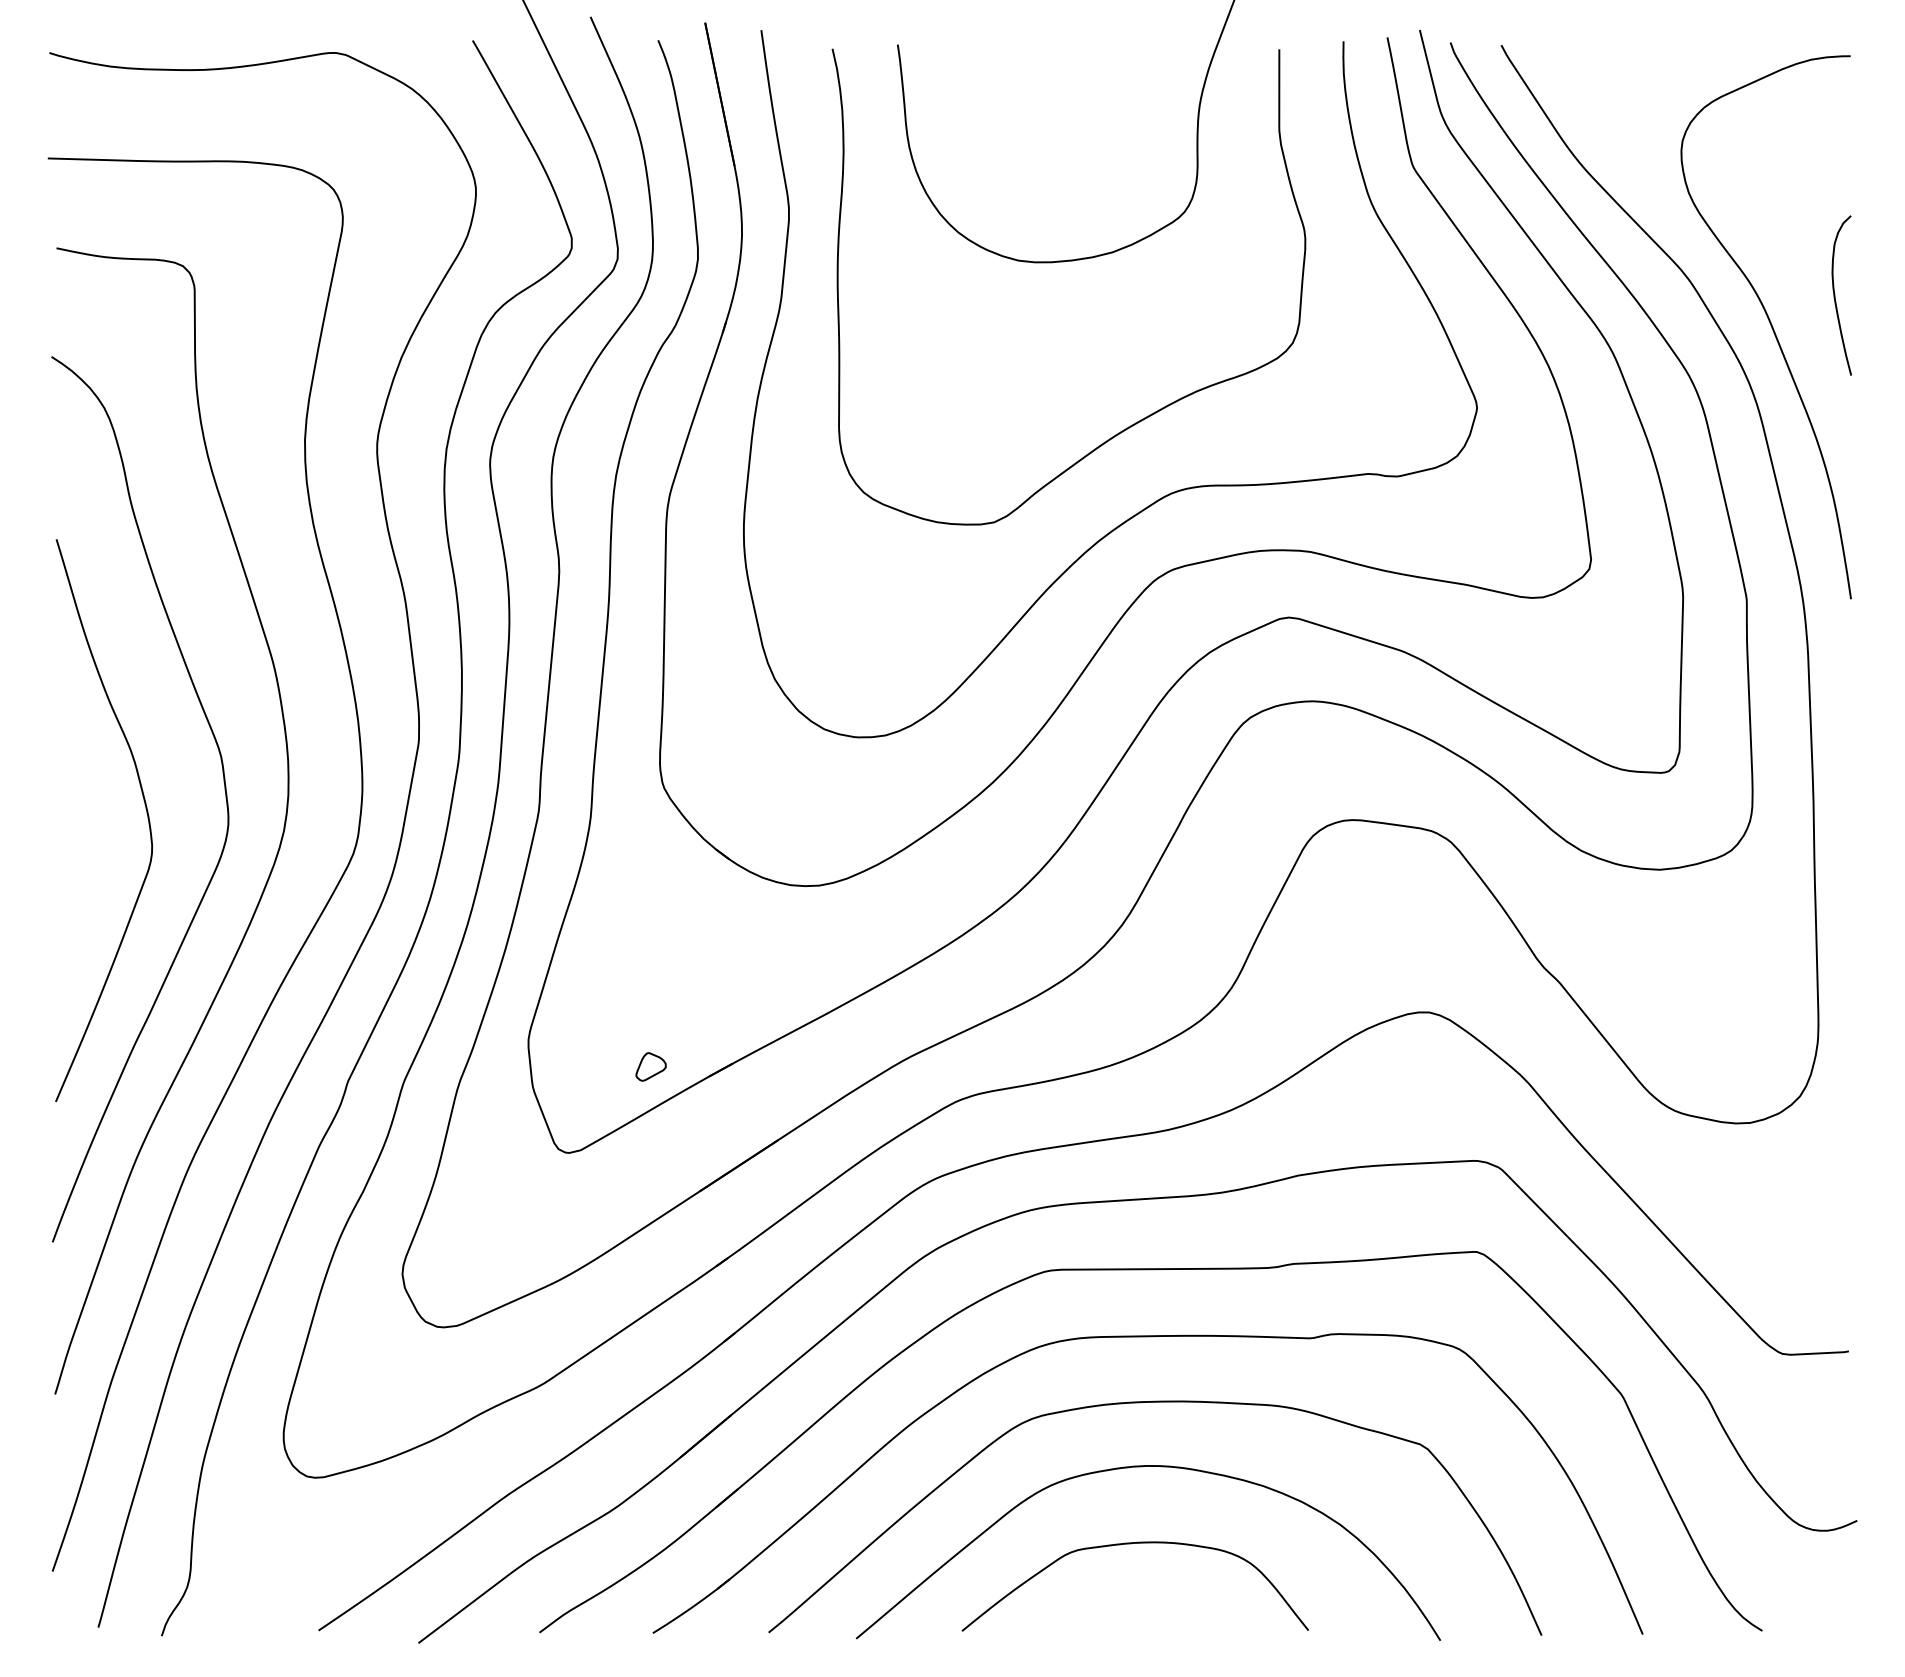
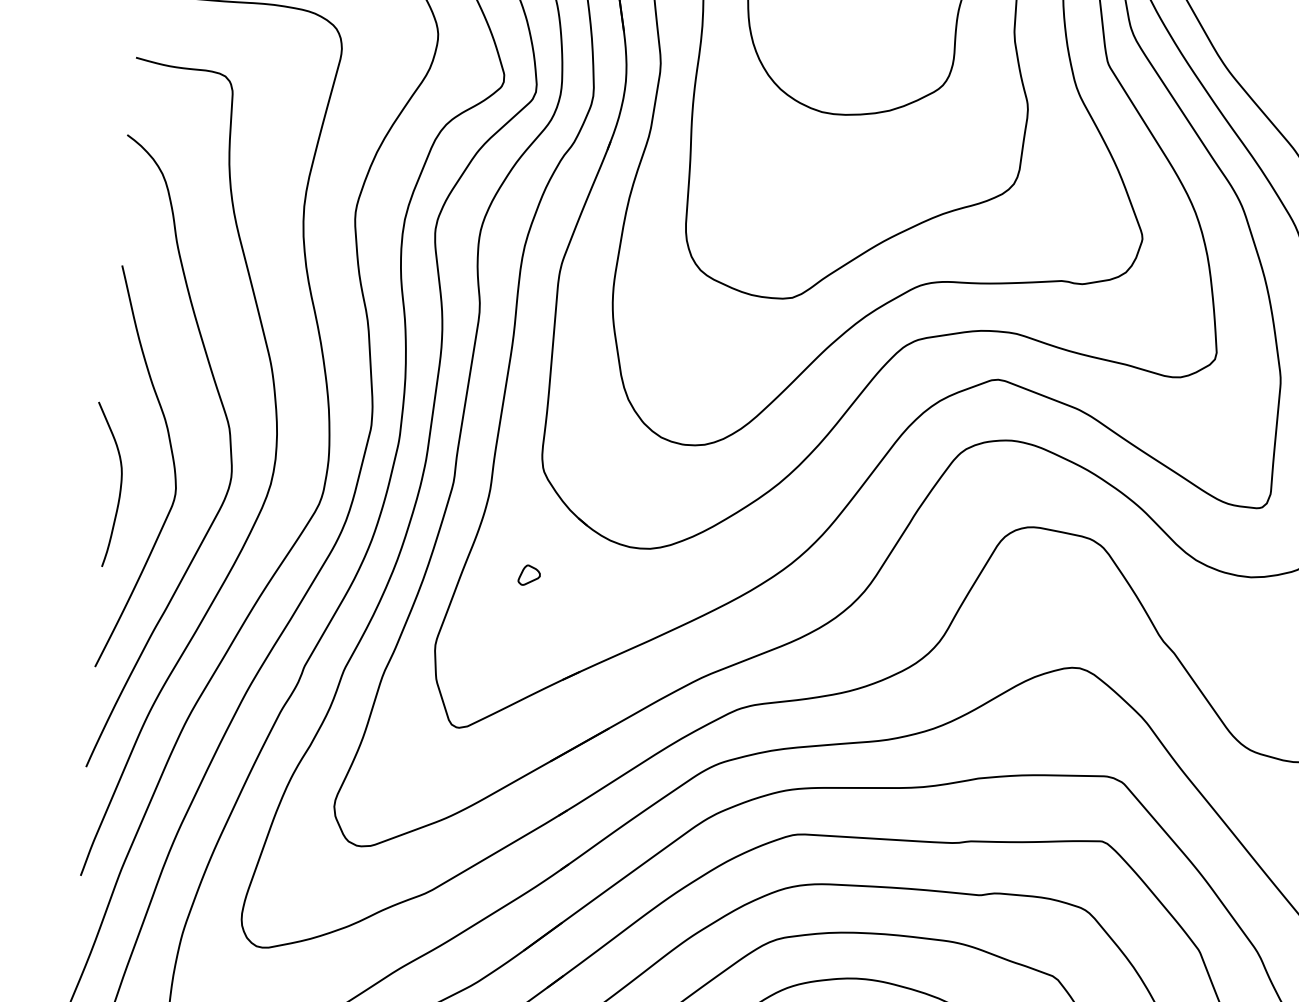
curve: (74, 846) -> (120, 485), added
part: (650, 1066) -> (528, 575), moved

